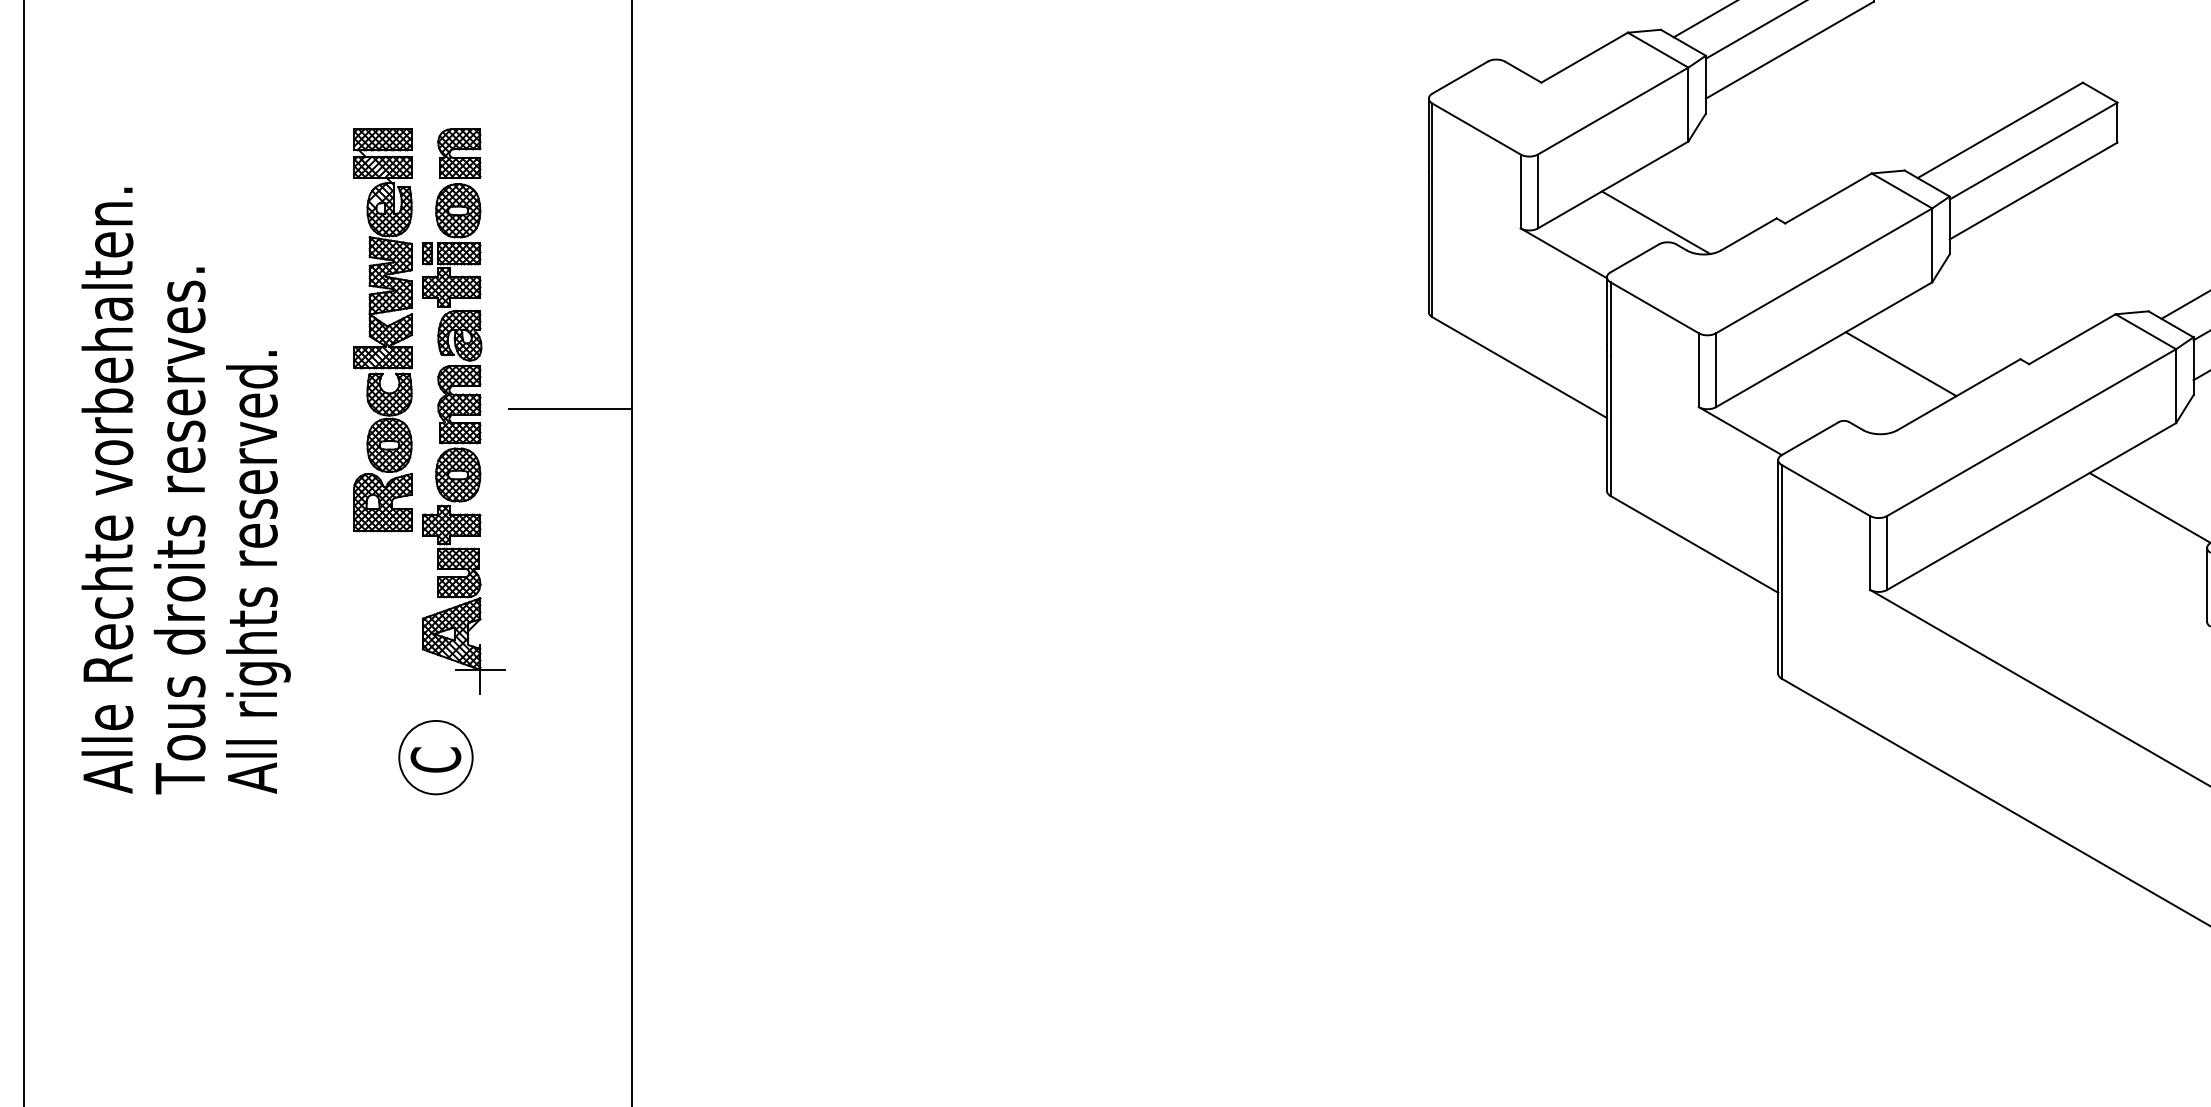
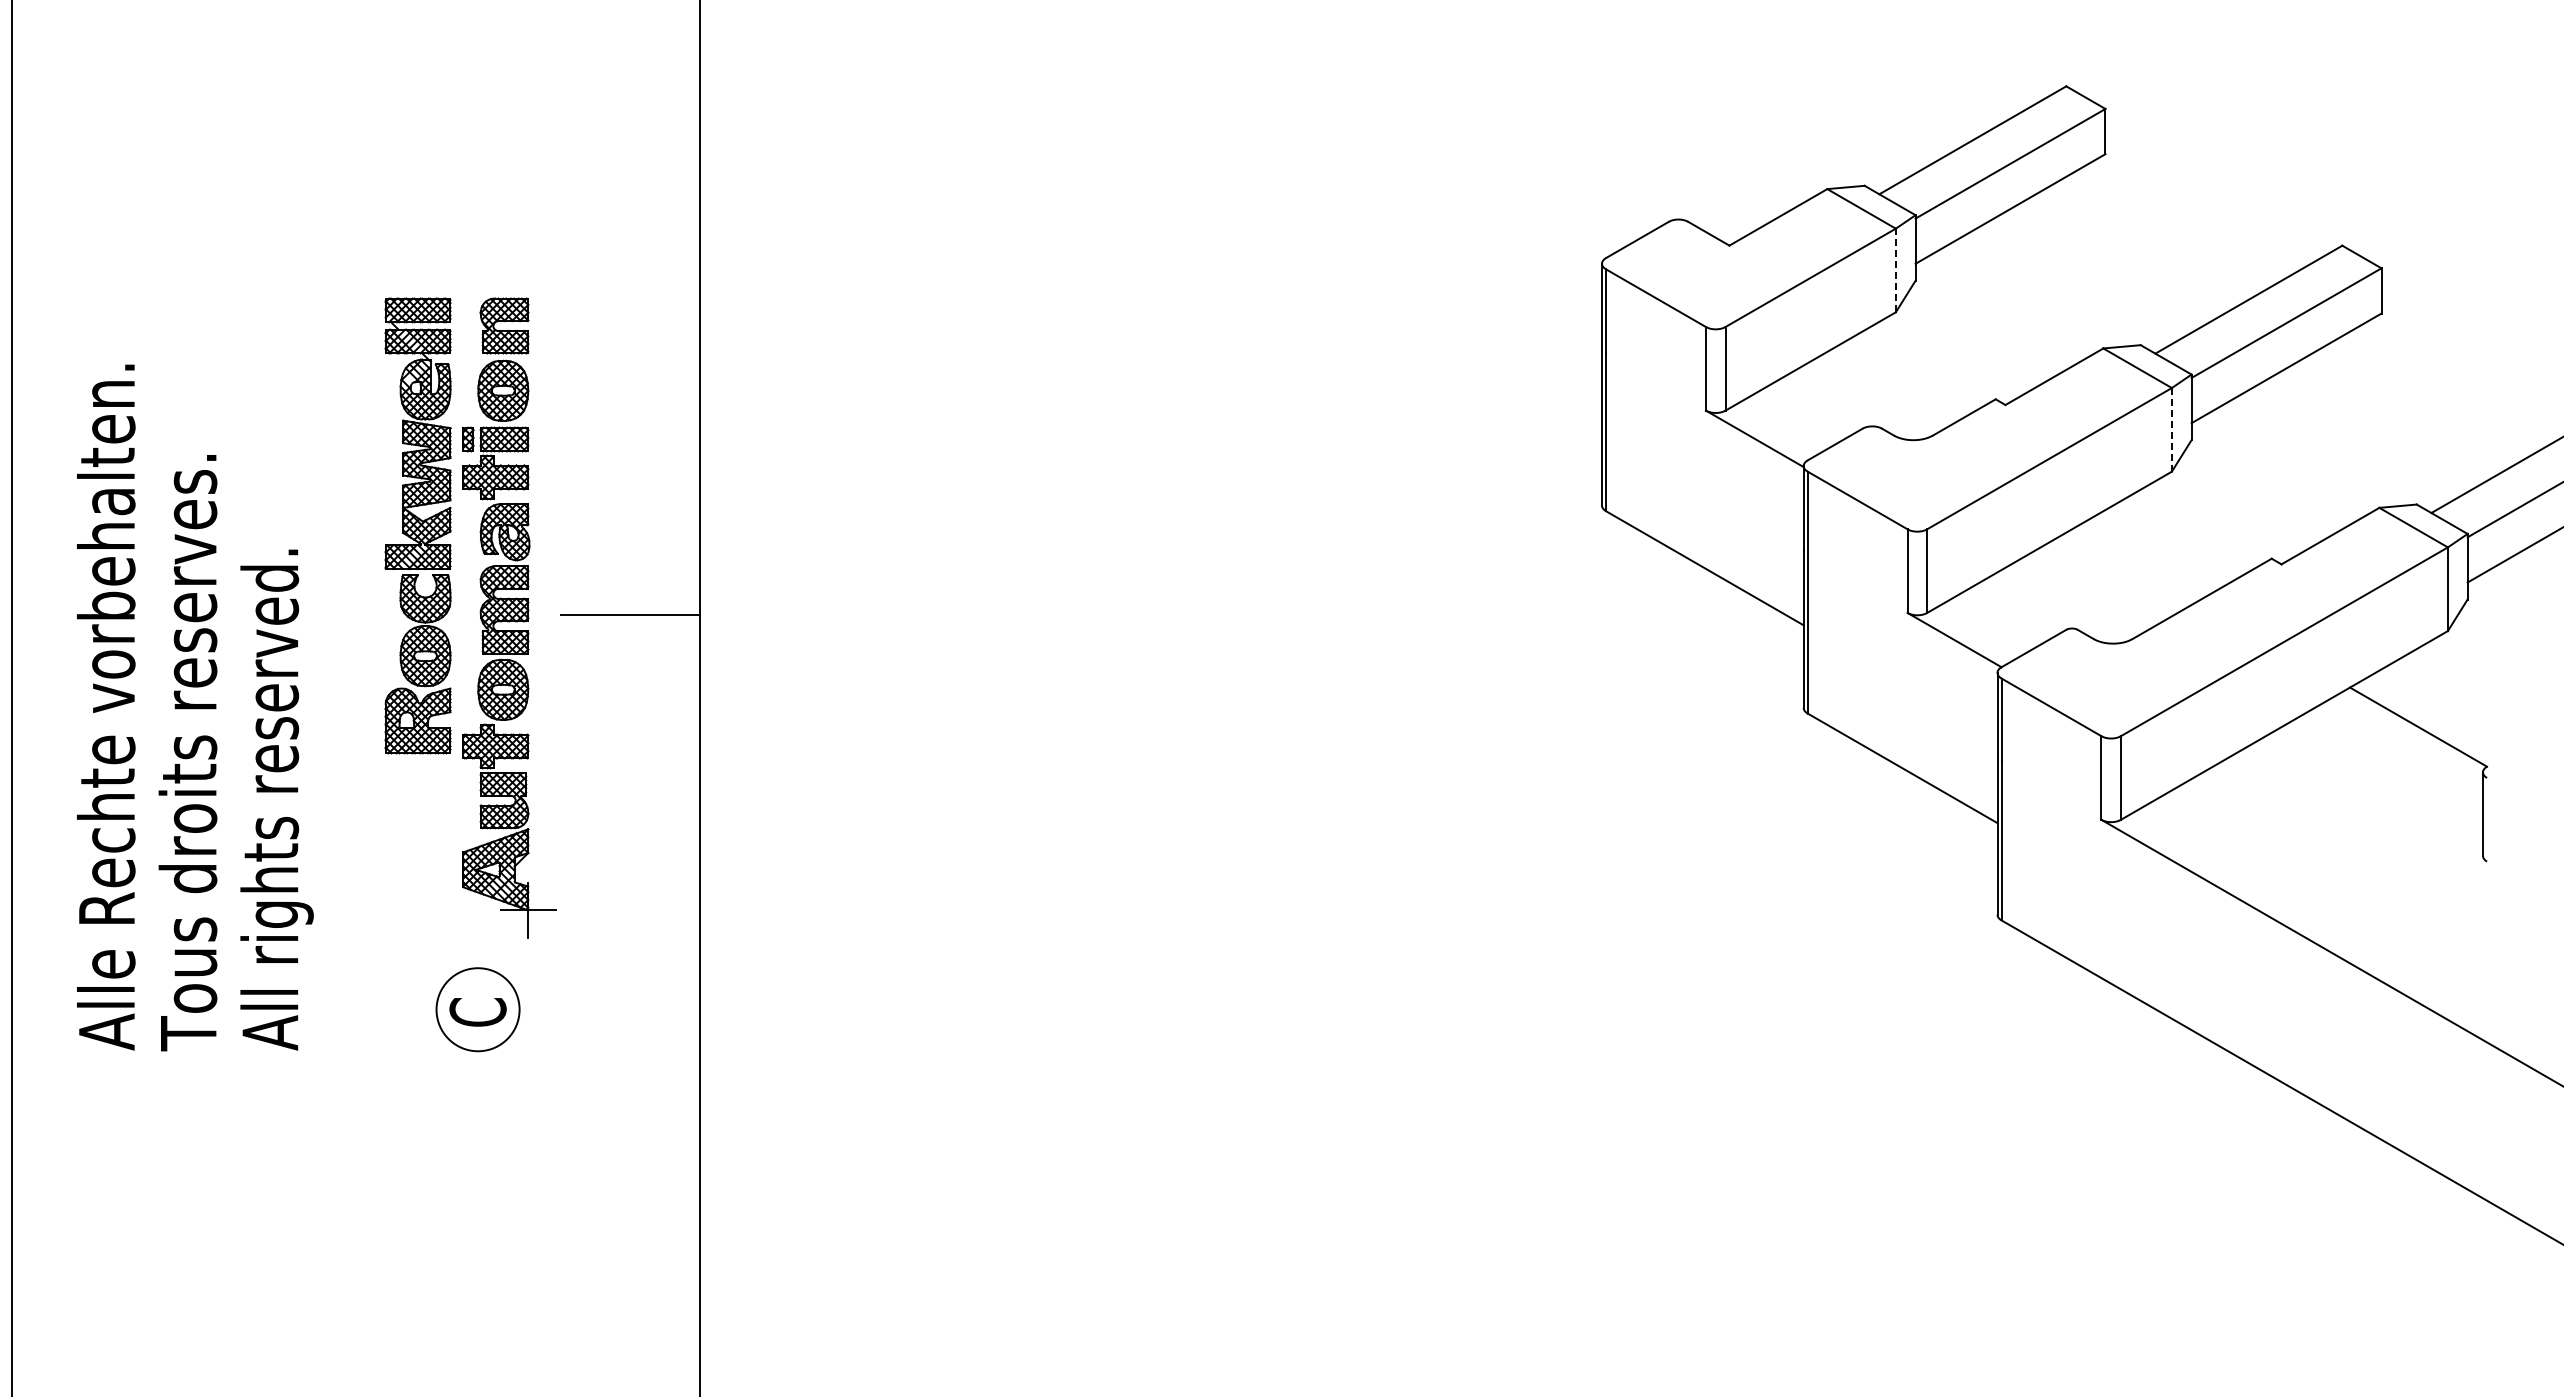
line: (1688, 104) -> (1895, 270), solid -> dashed
line: (1655, 222) -> (1858, 403), removed
line: (1931, 245) -> (2171, 429), solid -> dashed
line: (1901, 364) -> (2136, 564), removed

